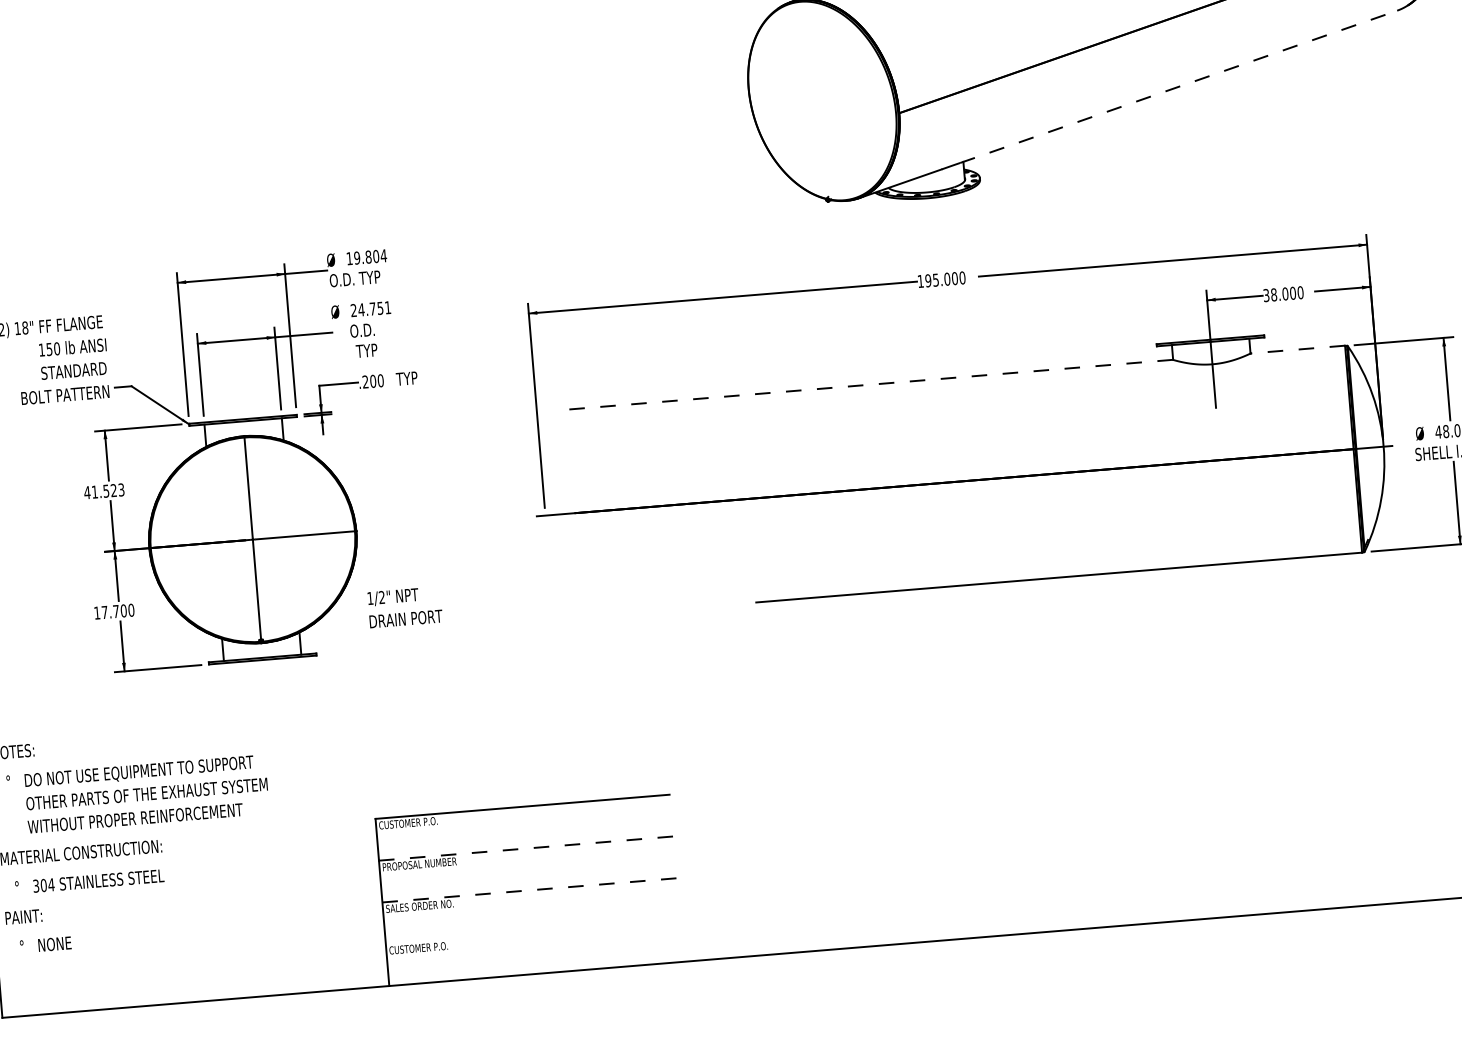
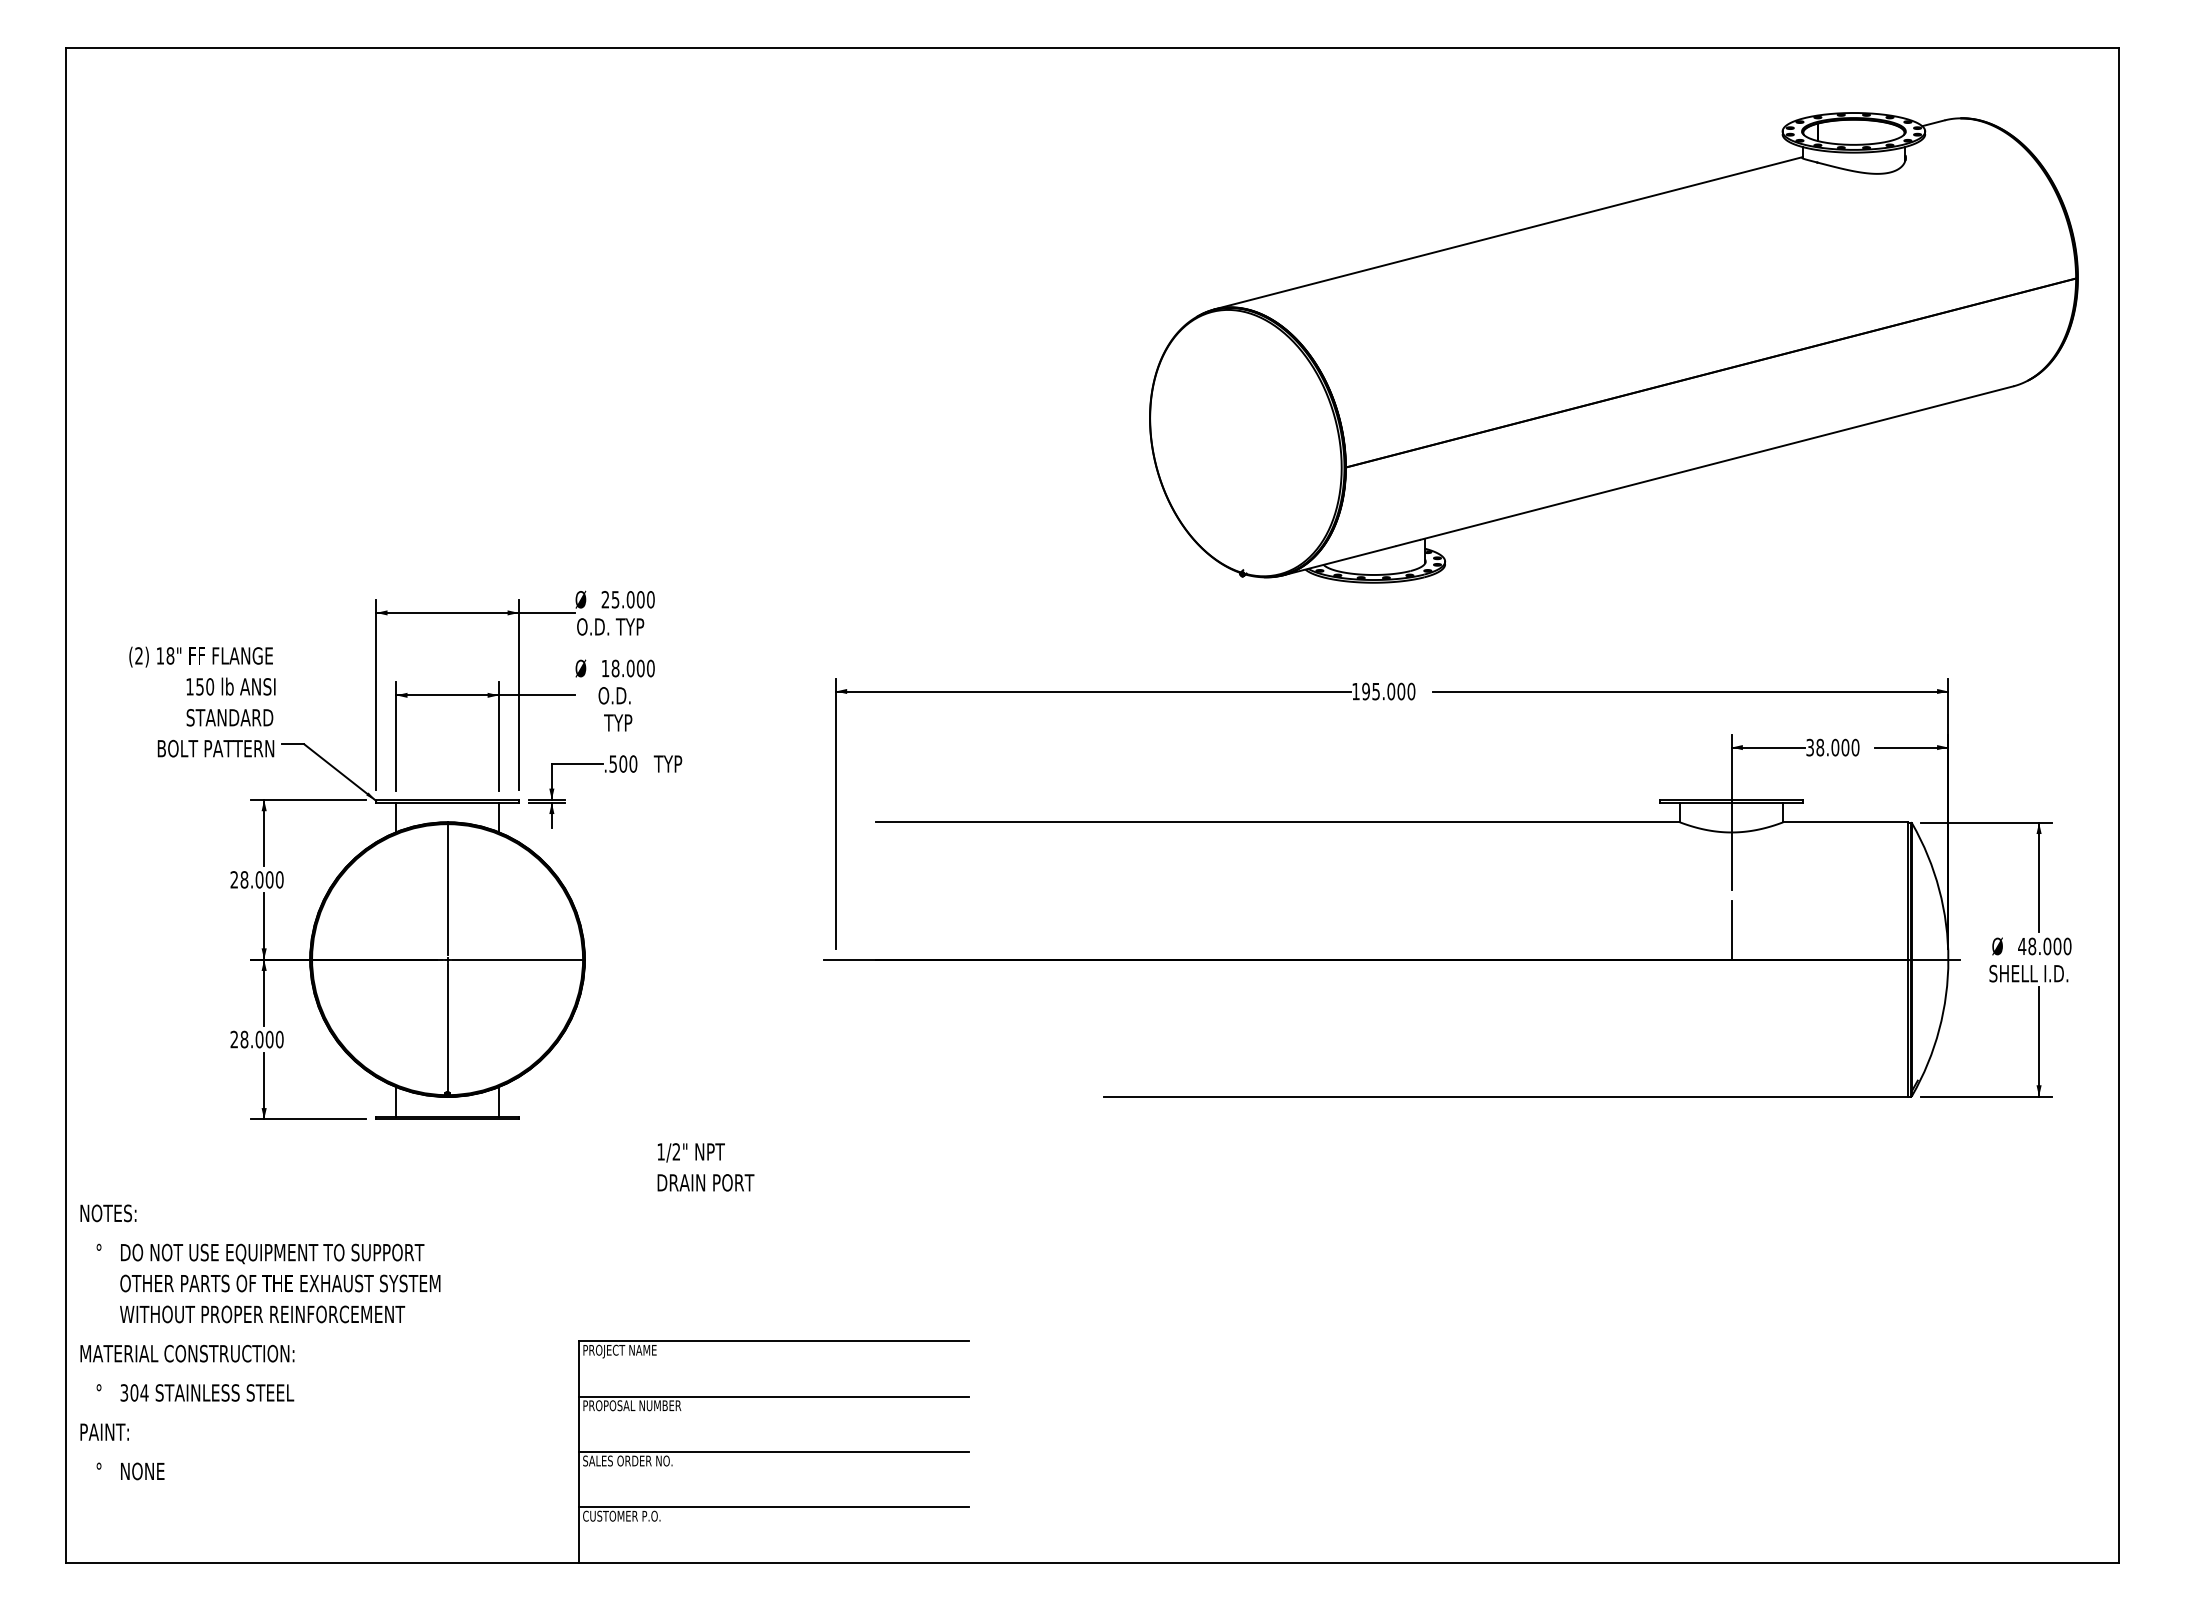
line: (1178, 86) -> (1717, 462), dashed -> solid
text: (366, 257) -> (627, 599), 19.804 -> 25.000
text: (370, 309) -> (627, 668), 24.751 -> 18.000
line: (1297, 349) -> (1845, 822), dashed -> solid
text: (365, 381) -> (612, 763), .200 -> .500
line: (869, 384) -> (1277, 822), dashed -> solid
line: (1218, 437) -> (1731, 929), added
text: (103, 491) -> (256, 879), 41.523 -> 28.000
text: (404, 607) -> (705, 1167), moved
text: (106, 612) -> (246, 1039), 17.700 -> 28.000
text: (408, 824) -> (621, 1351), CUSTOMER P.O. -> PROJECT NAME
line: (525, 848) -> (773, 1396), dashed -> solid
line: (528, 890) -> (773, 1451), dashed -> solid
line: (533, 932) -> (774, 1507), added

